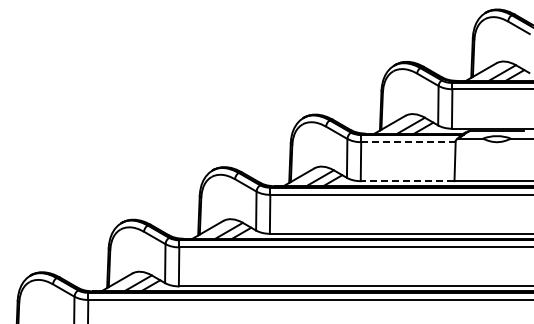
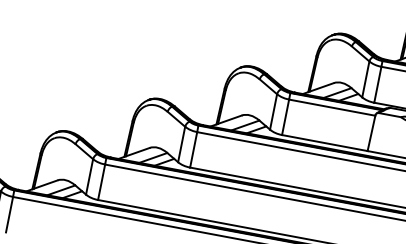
line: (407, 142) -> (331, 107), dashed -> solid
line: (407, 181) -> (324, 143), dashed -> solid

